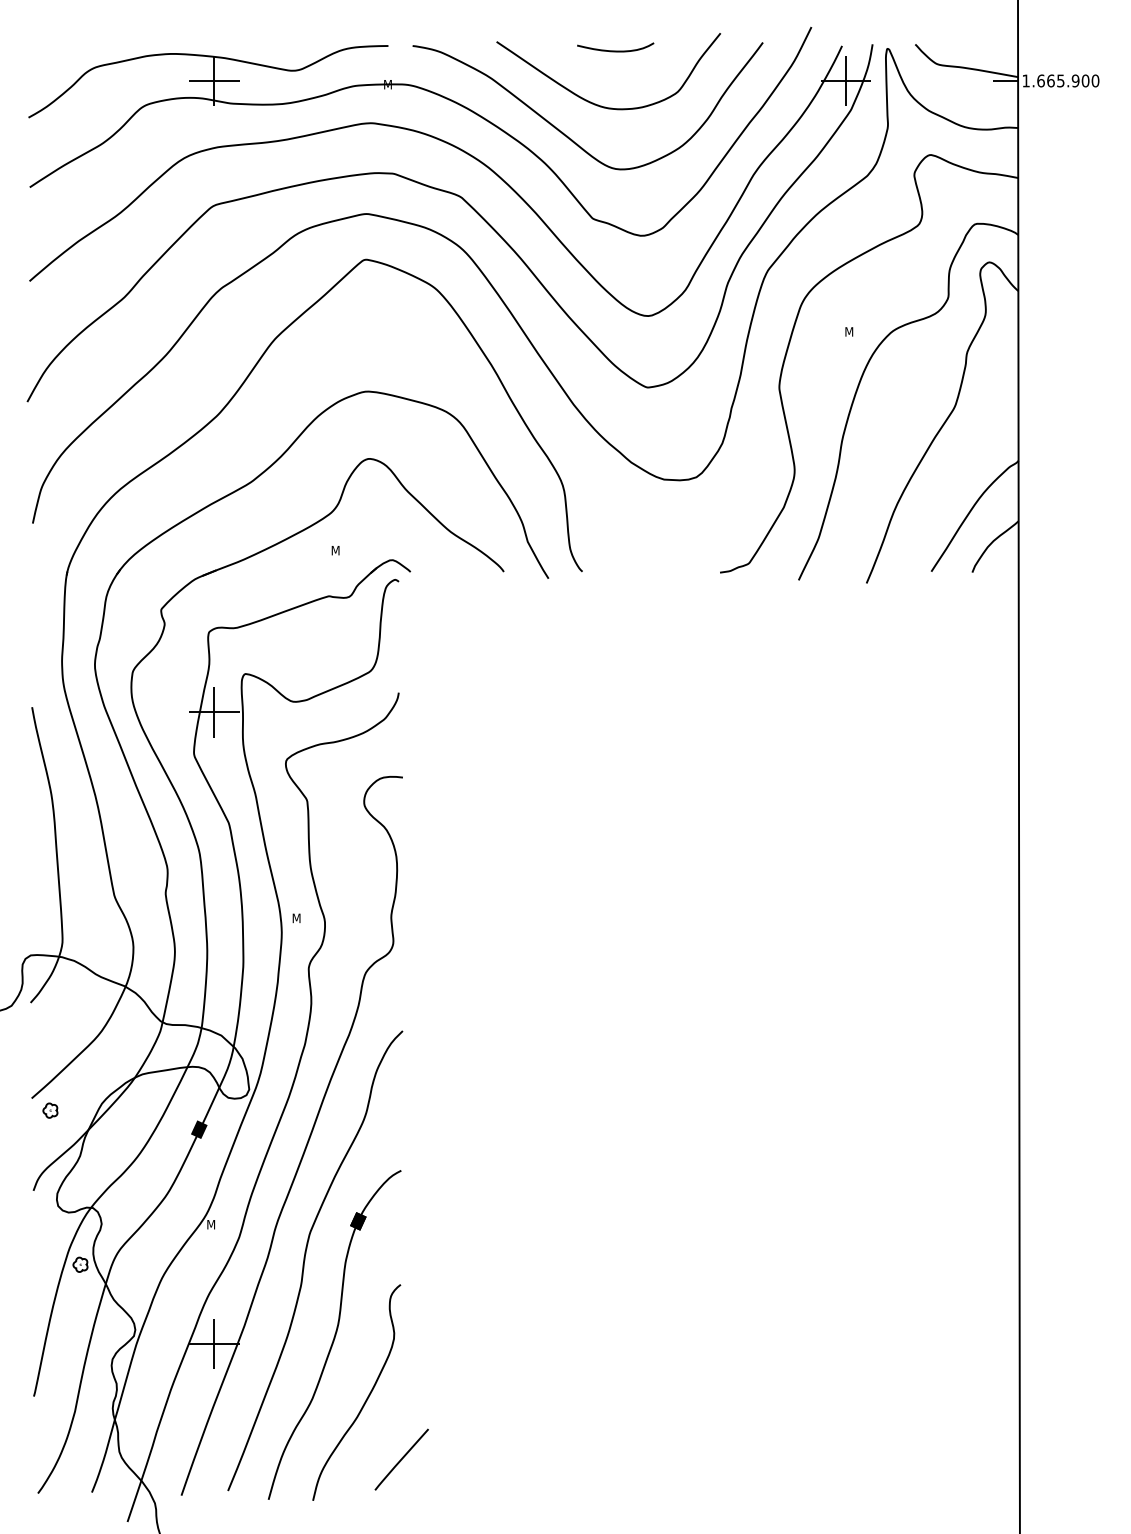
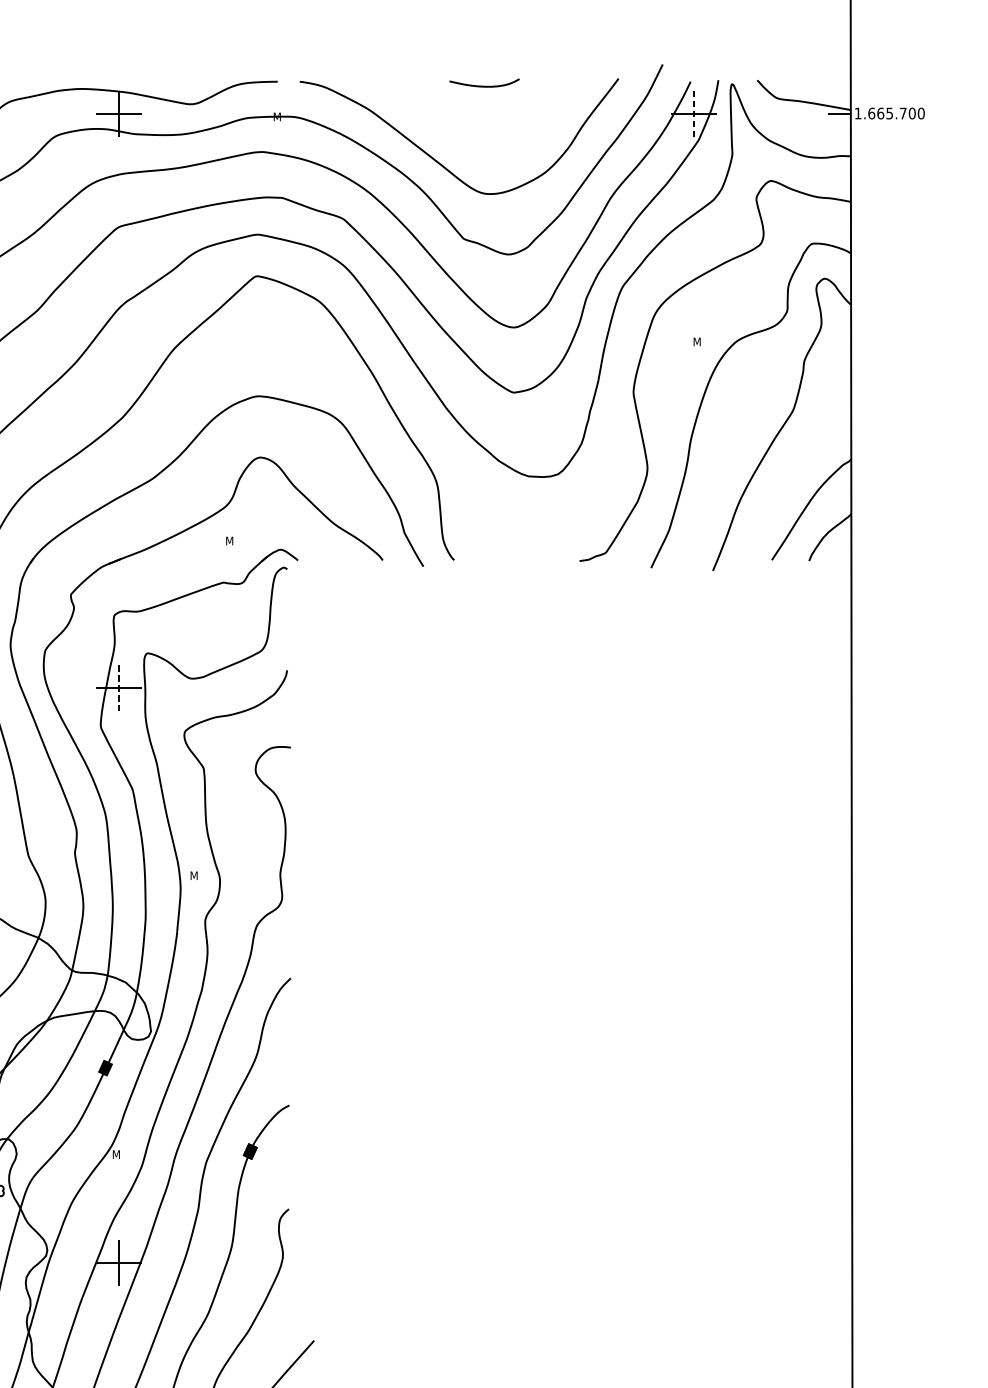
text: (1075, 80) -> (903, 113), 1.665.900 -> 1.665.700
line: (845, 81) -> (693, 114), solid -> dashed
curve: (593, 102) -> (464, 133), removed
line: (214, 712) -> (119, 688), solid -> dashed

